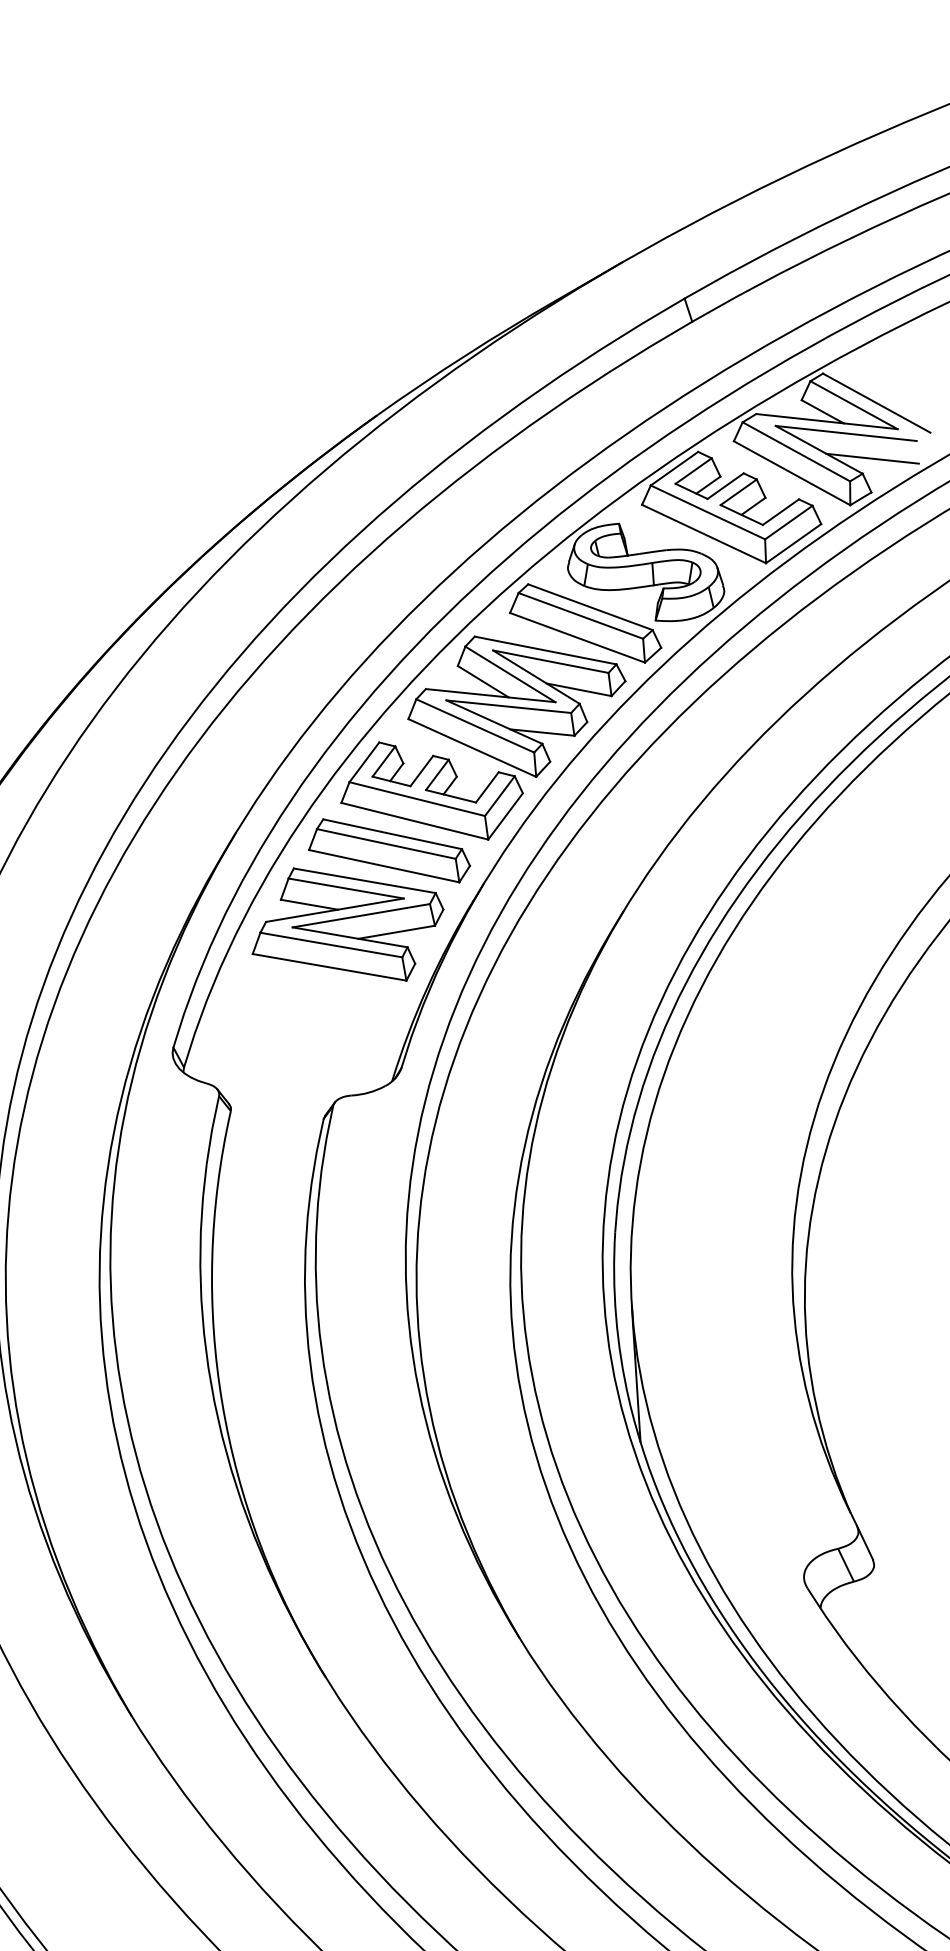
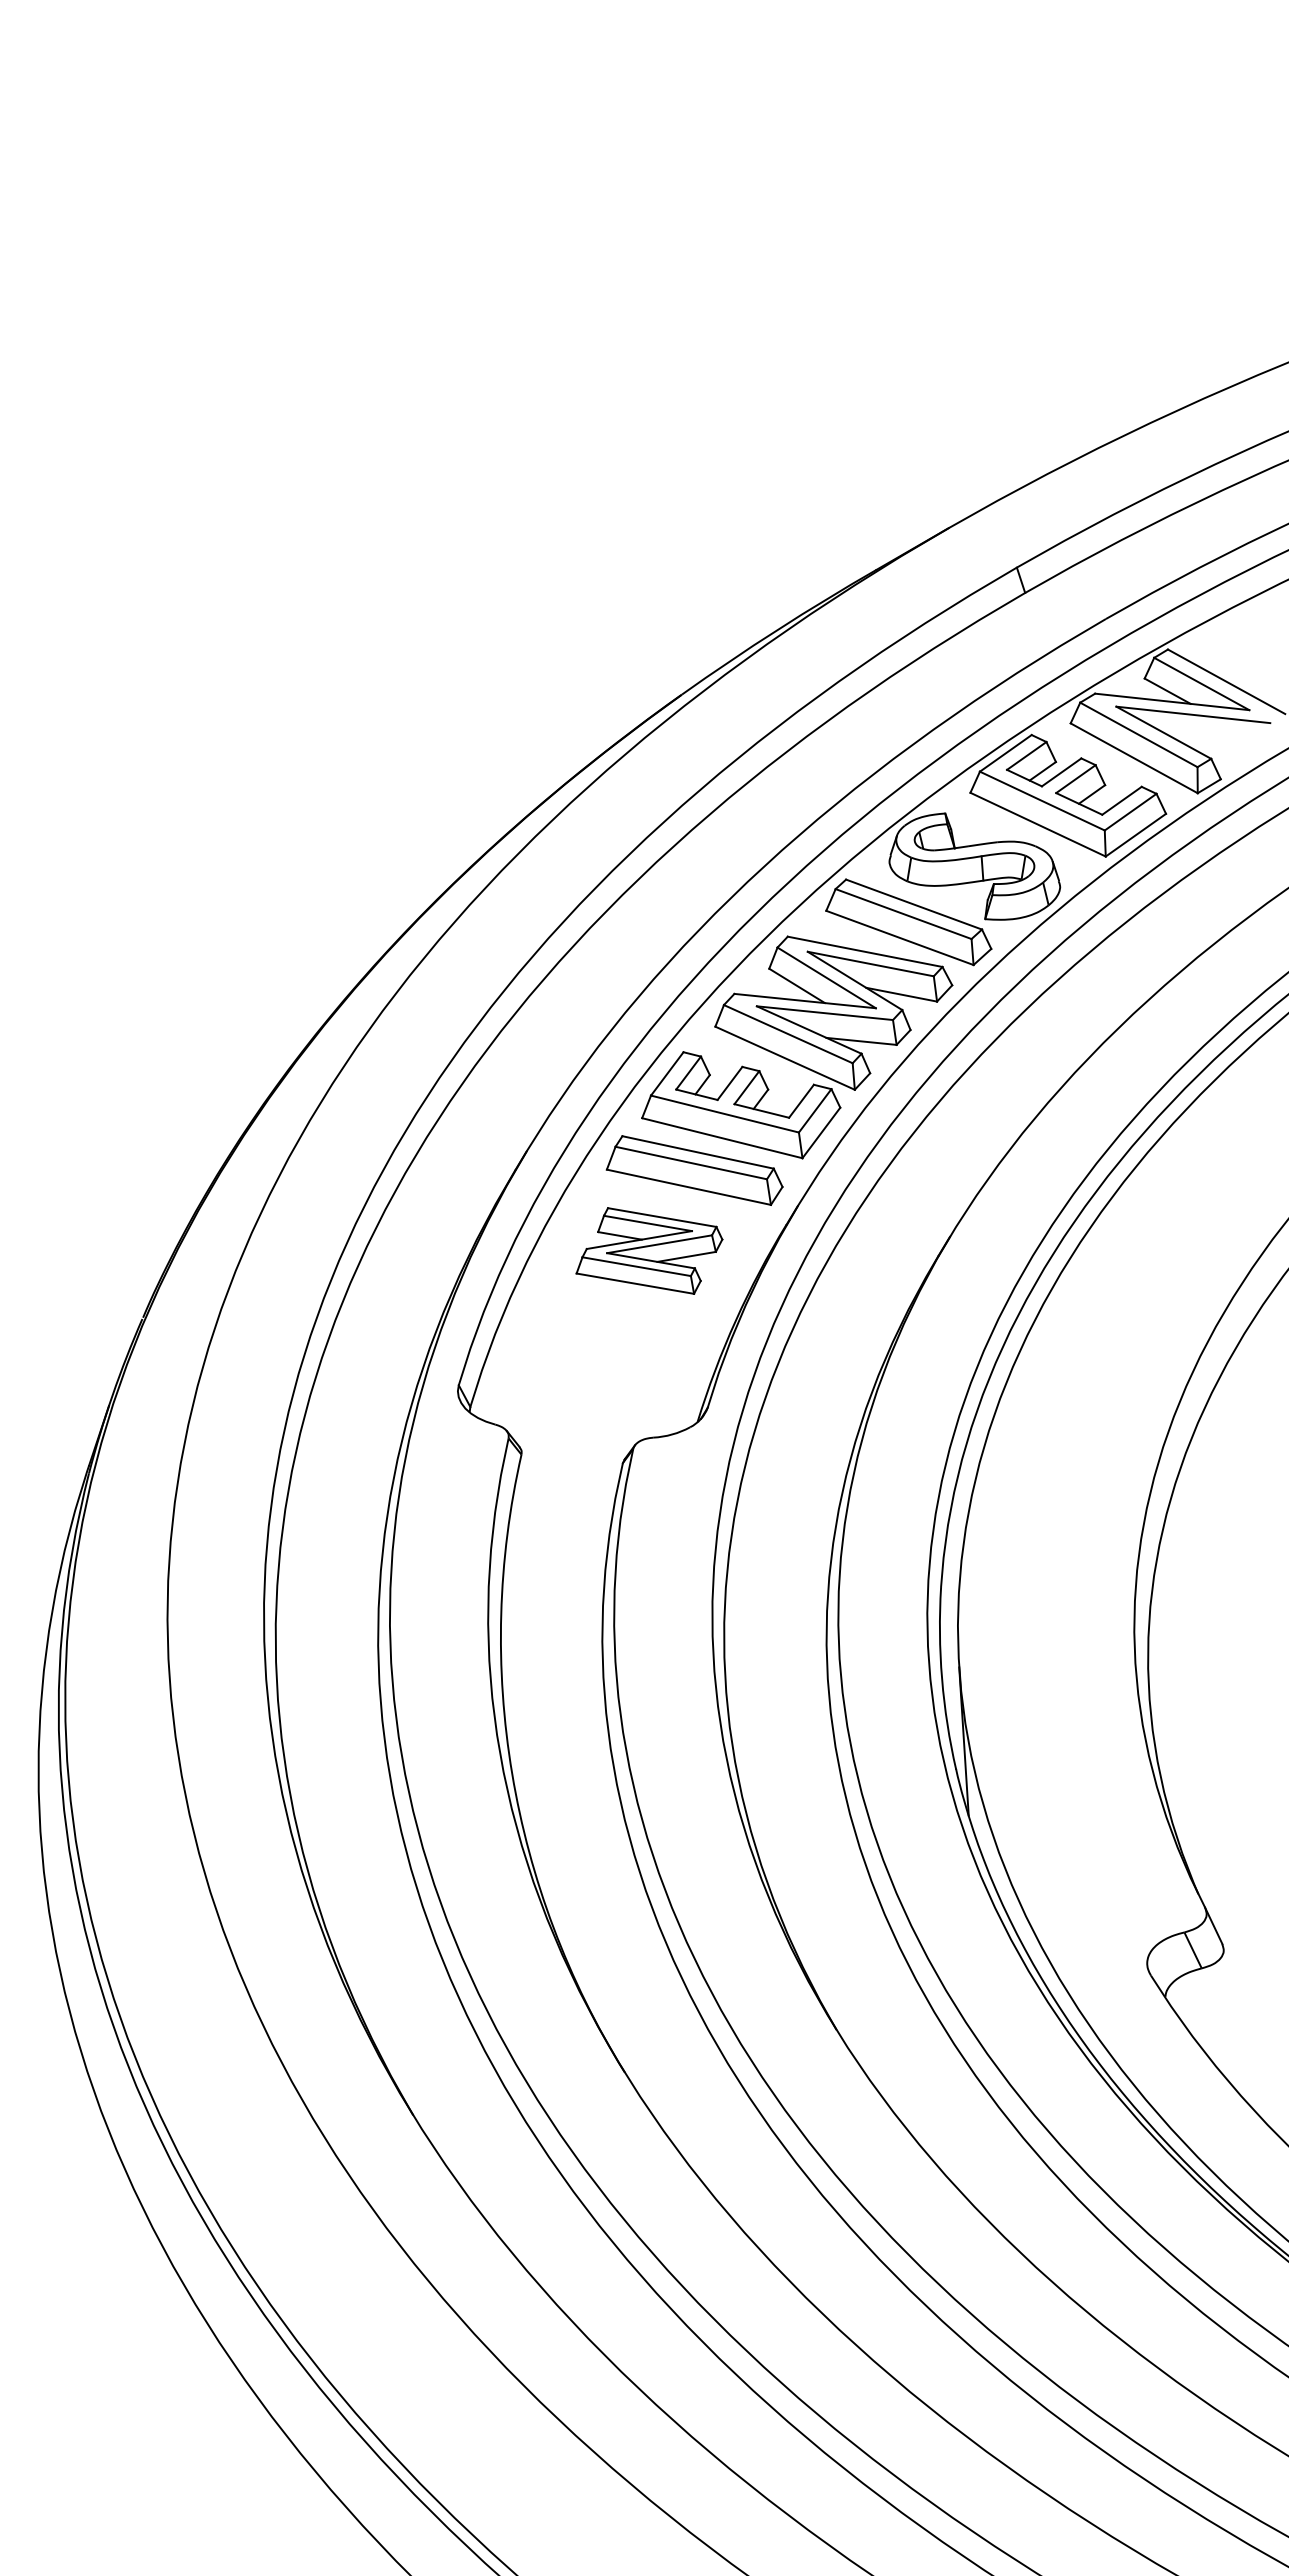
line: (872, 458) -> (1221, 742), removed
part: (348, 924) -> (649, 1250), size x0.7

